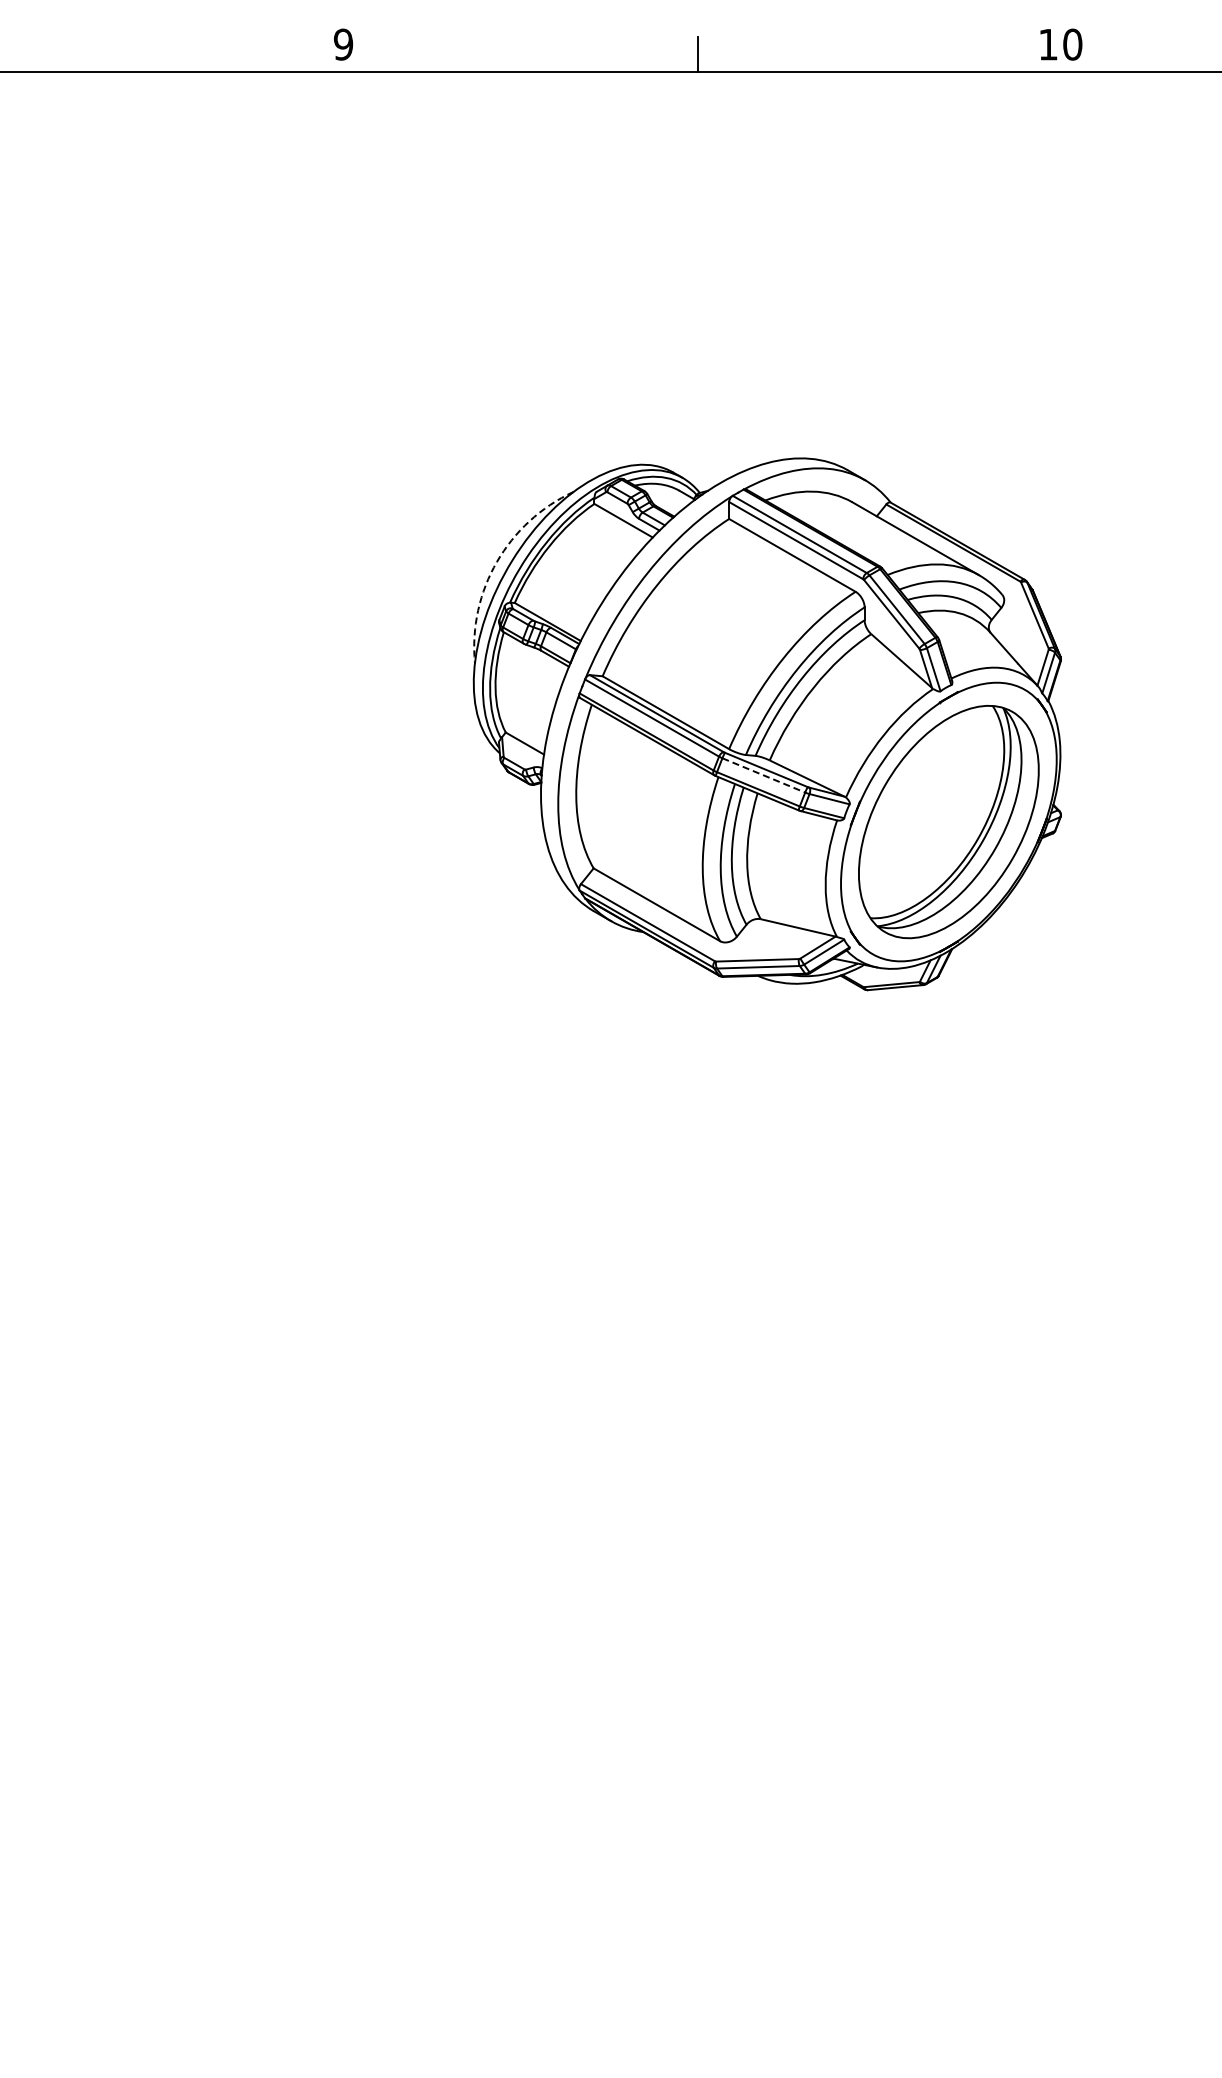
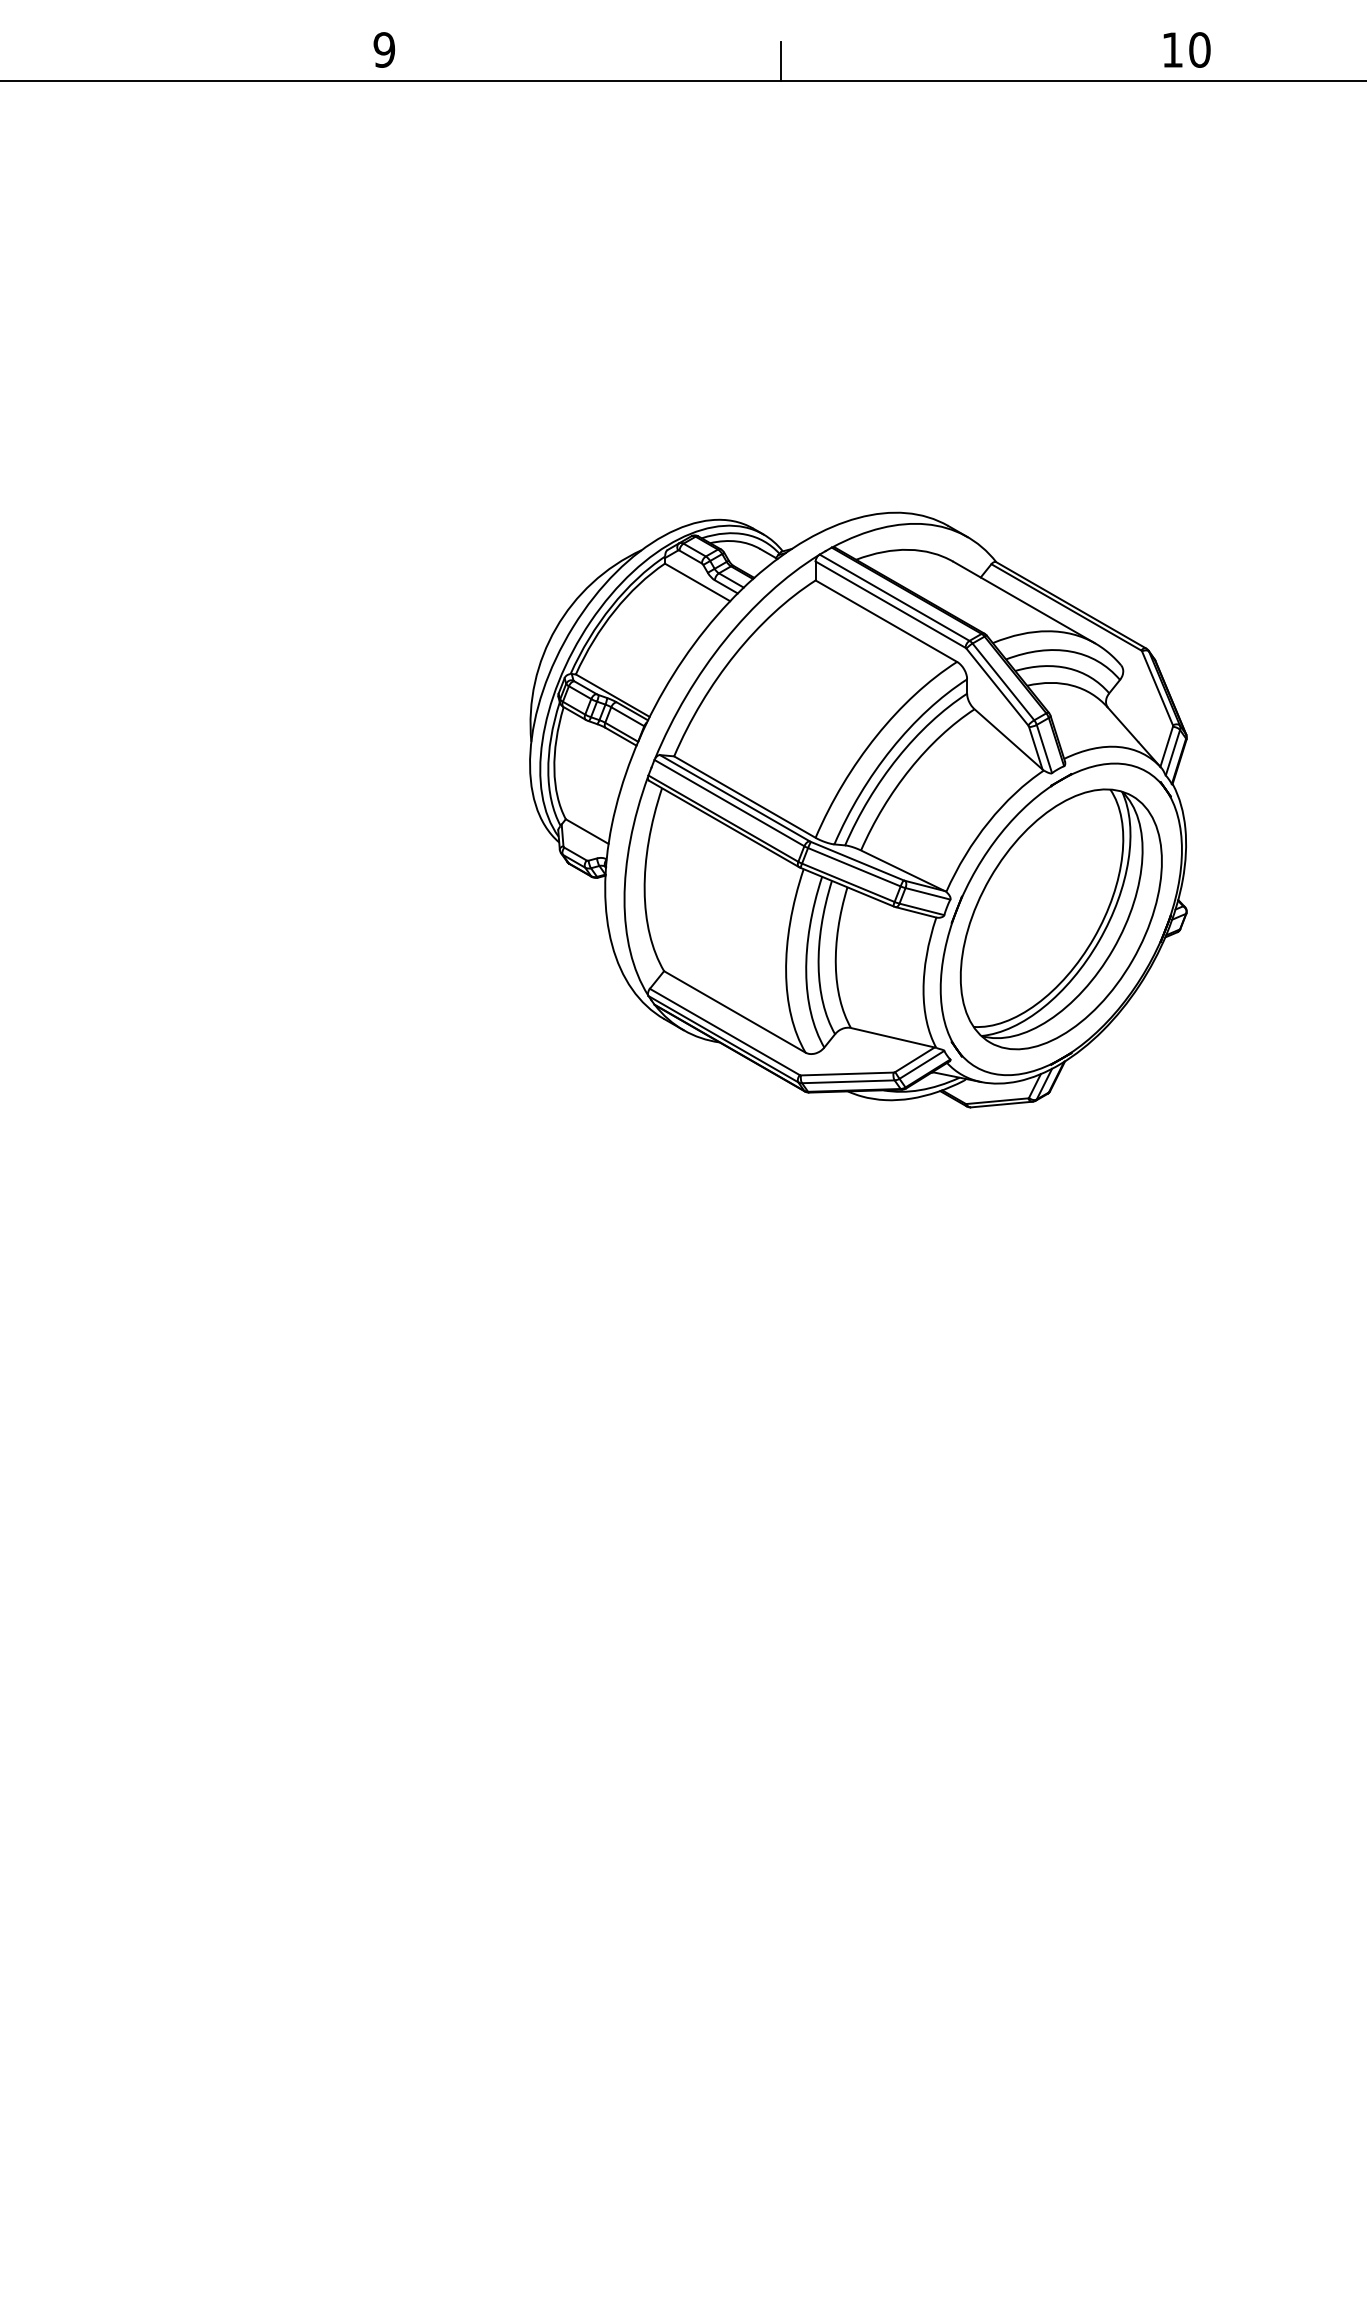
arc: (497, 561) -> (556, 628), dashed -> solid
line: (763, 775) -> (854, 867), dashed -> solid

